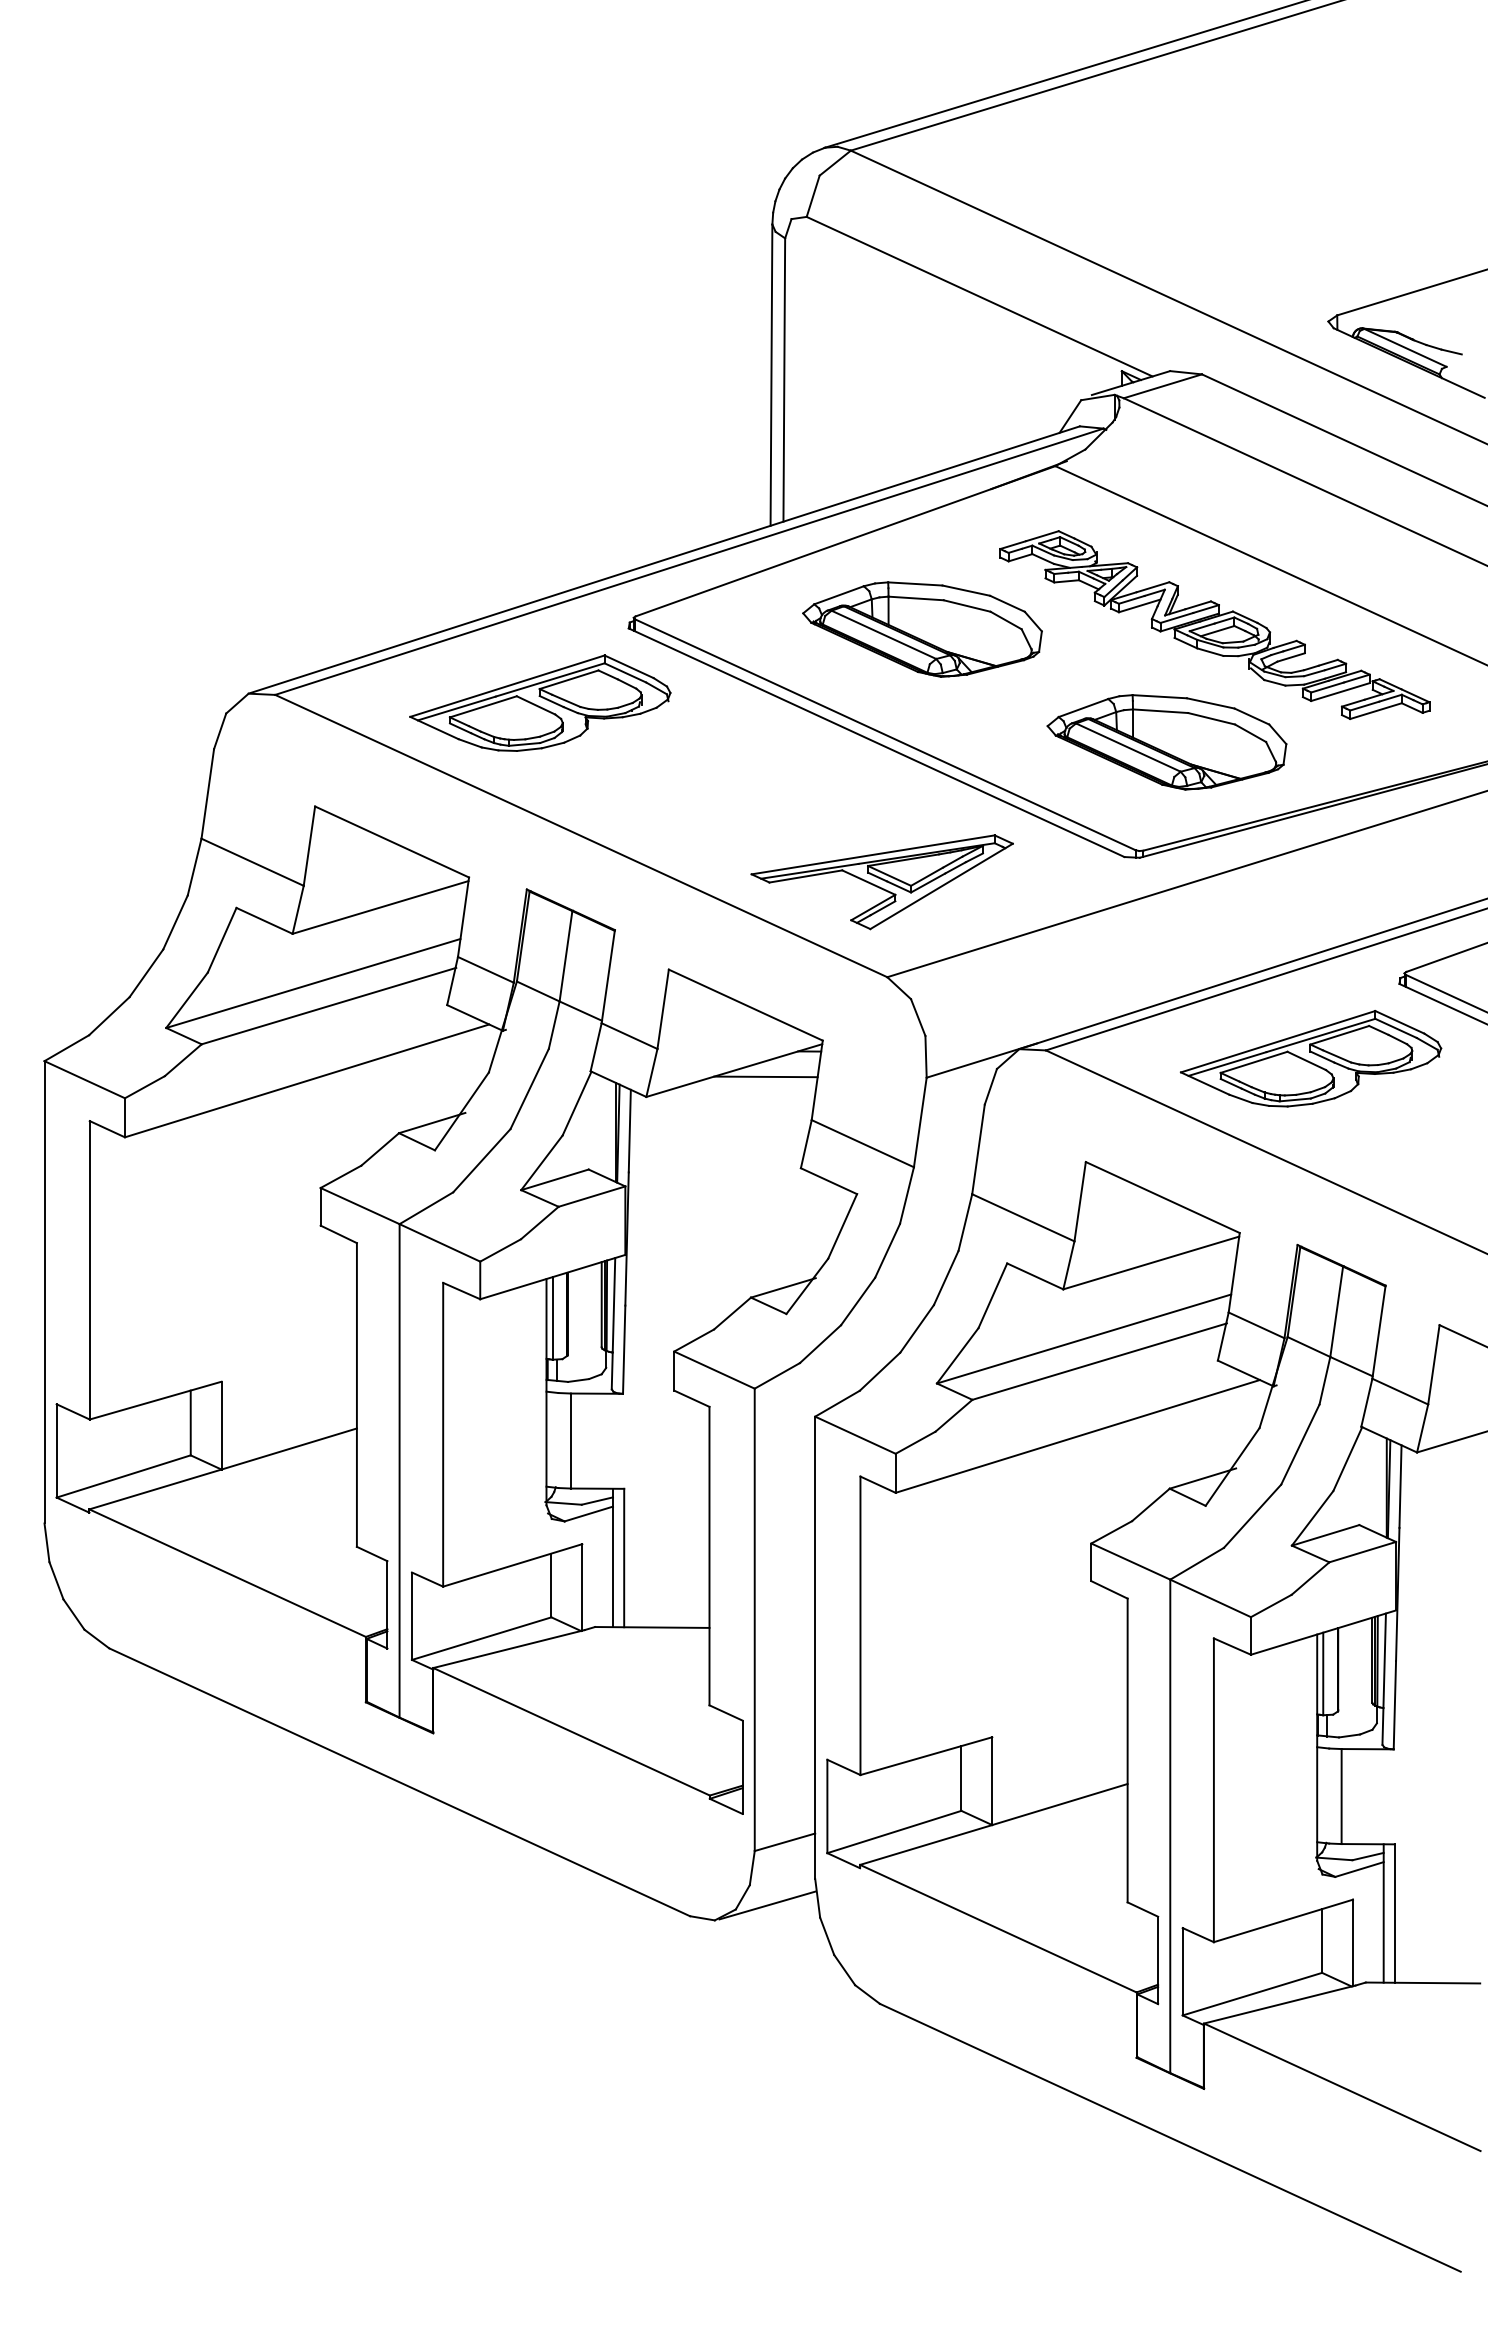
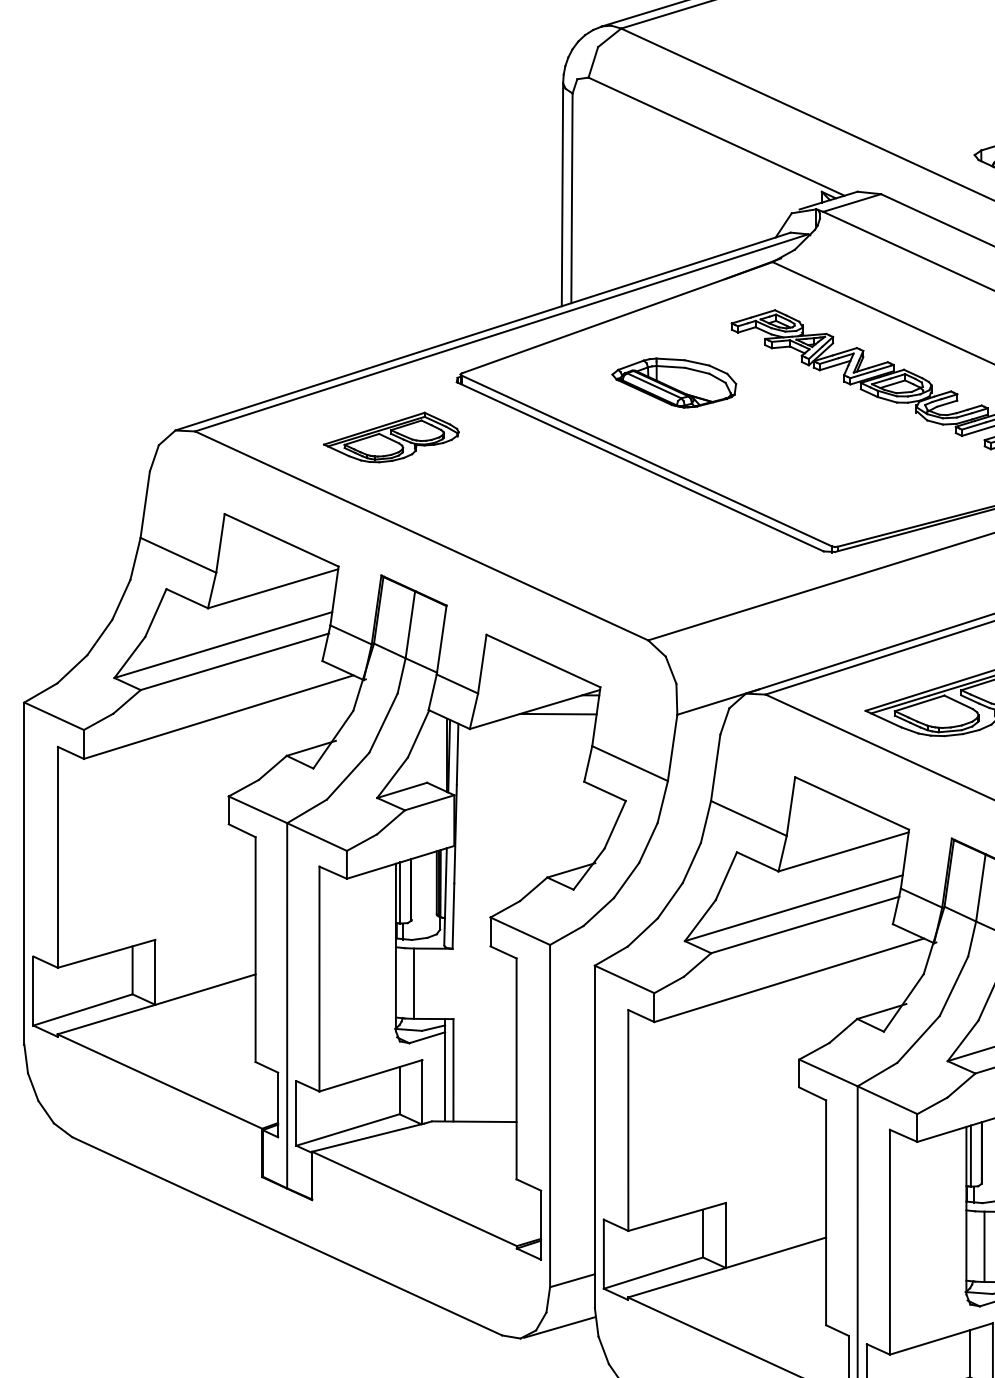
part: (922, 629) -> (674, 383), size x0.7
part: (540, 702) -> (391, 437), size x0.7
part: (1166, 742) -> (854, 466), removed
part: (881, 882) -> (643, 570), removed

